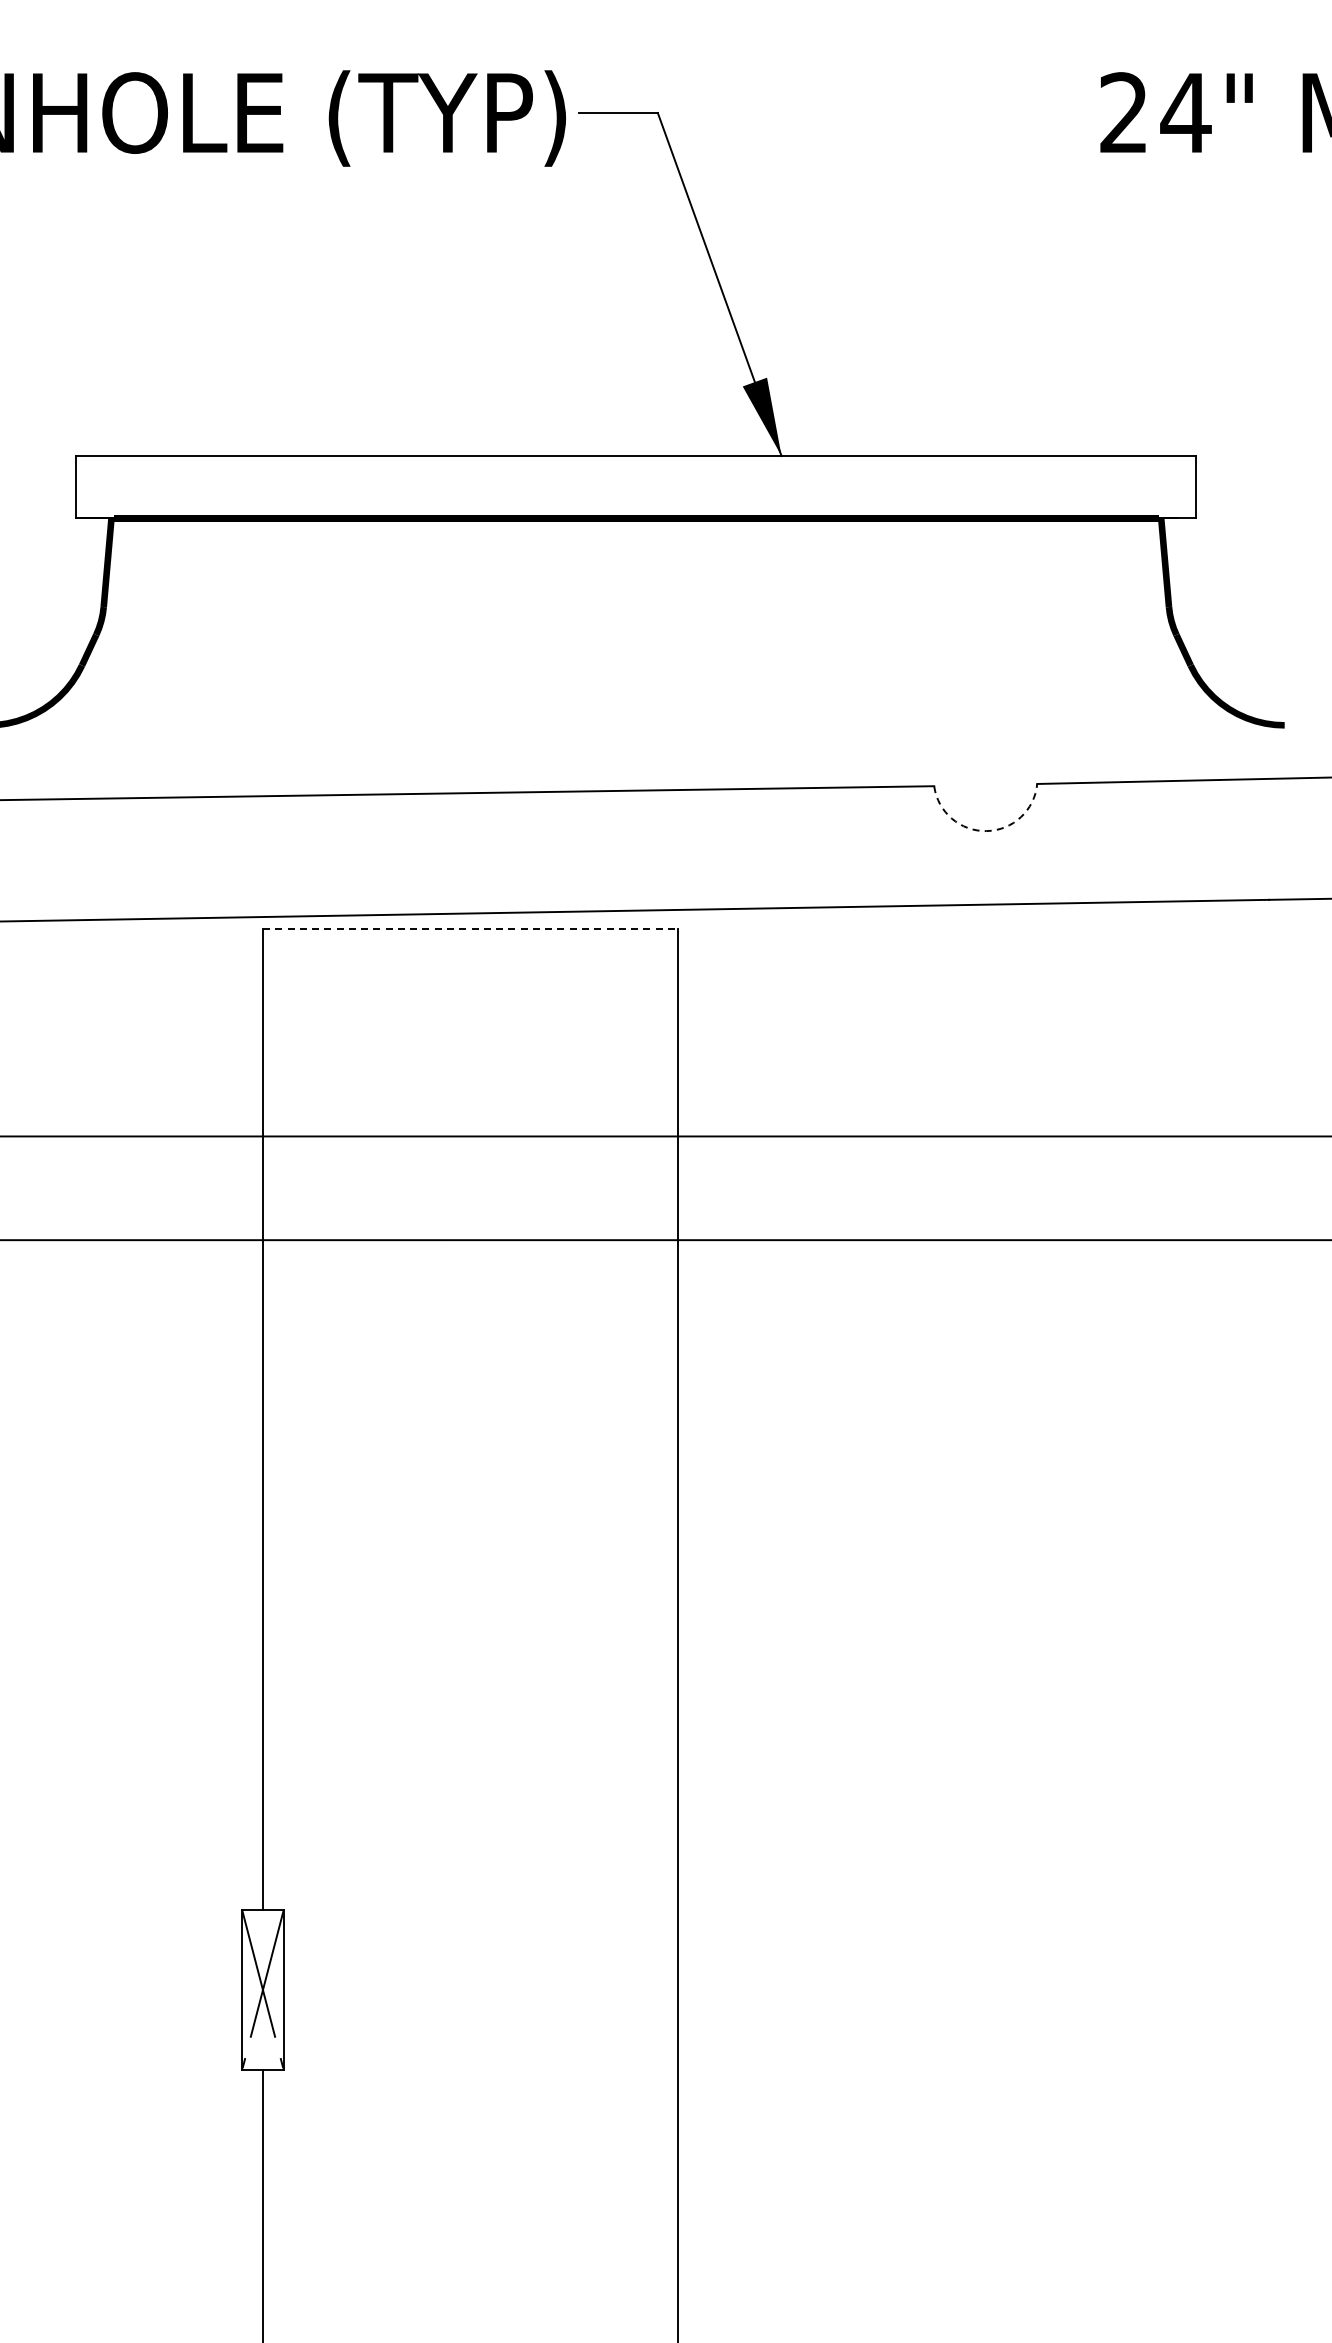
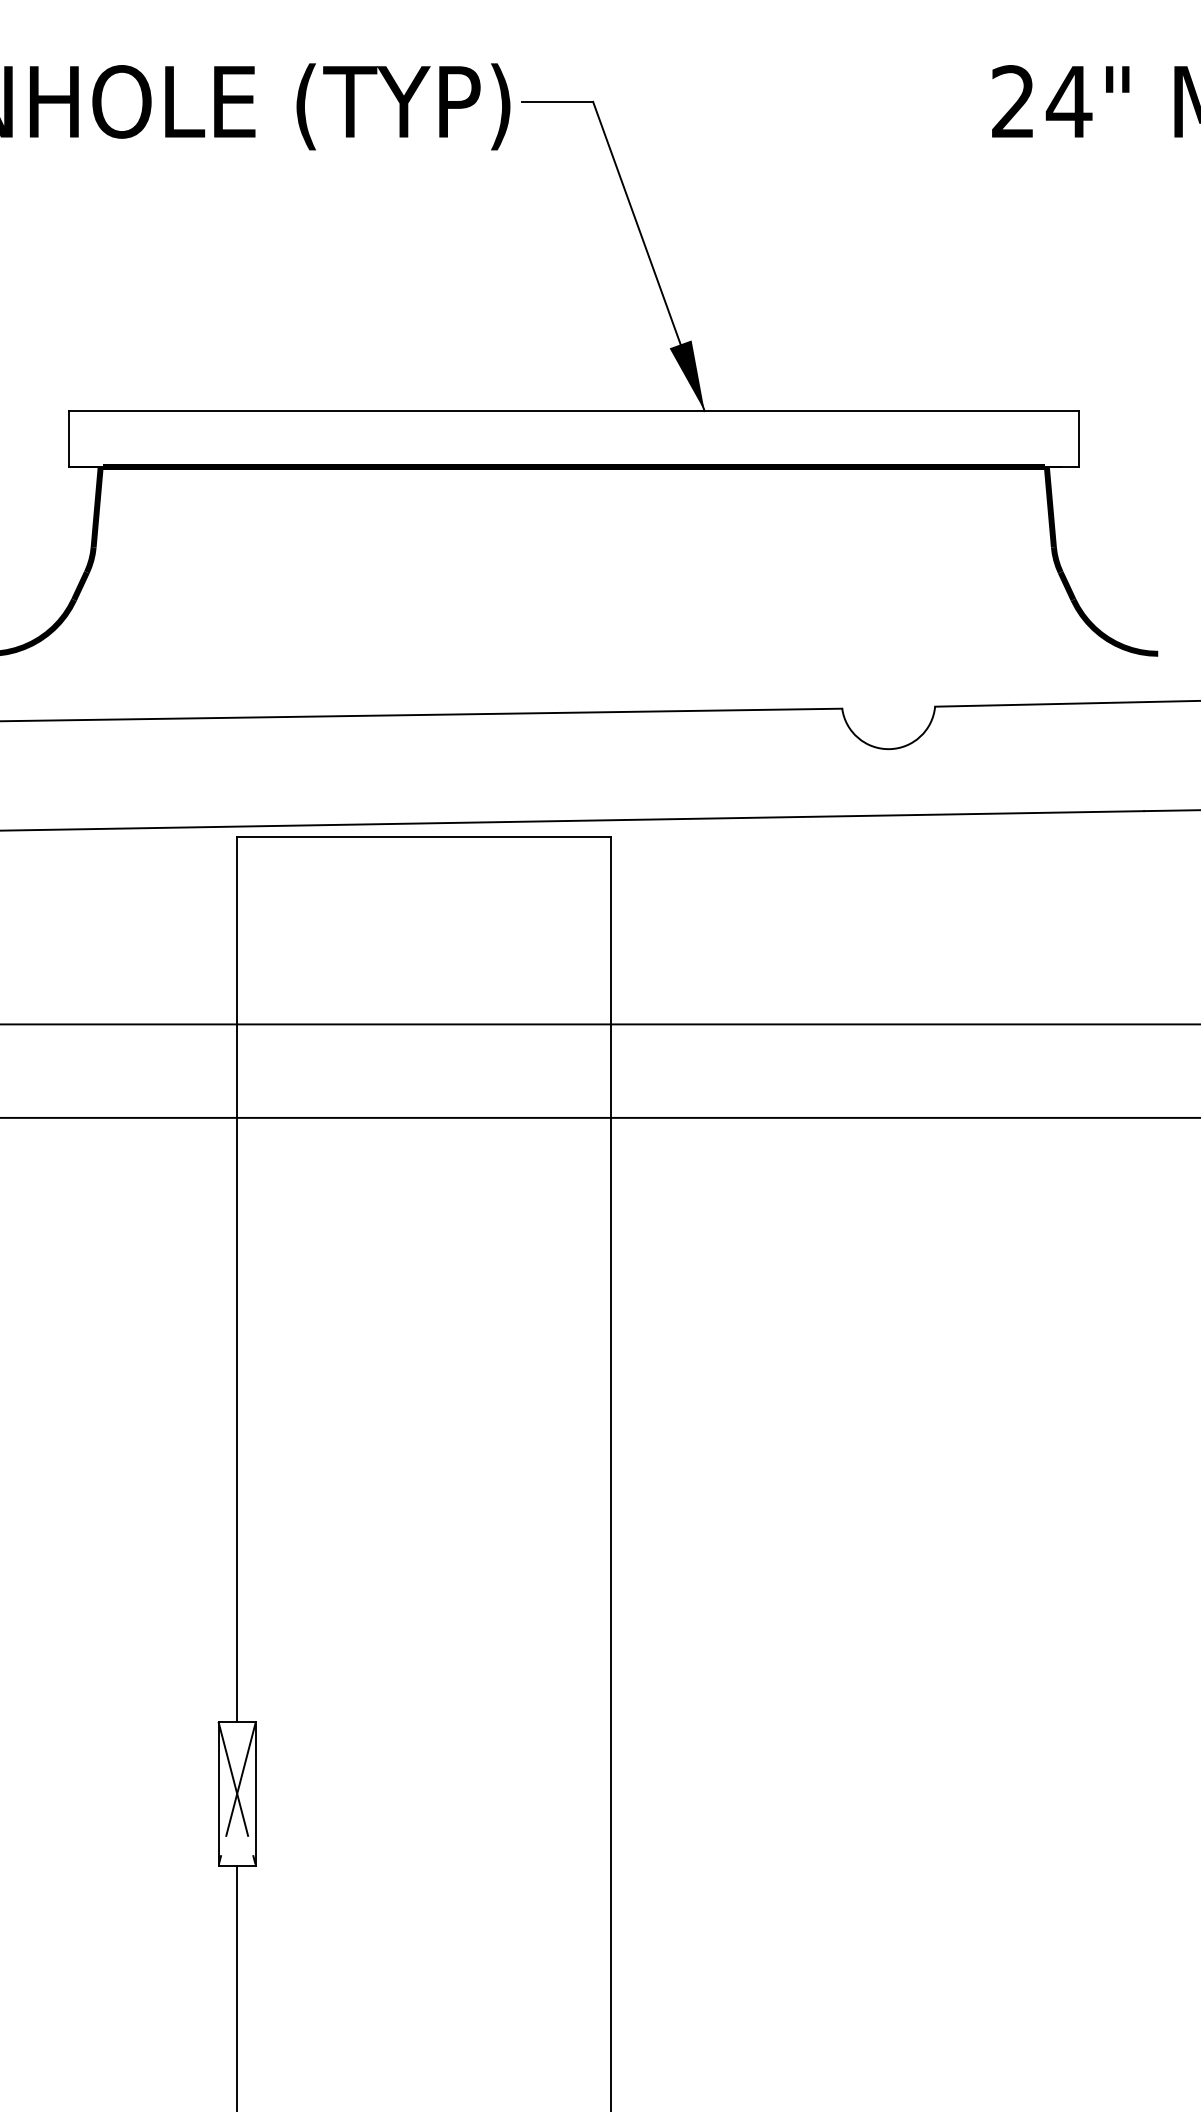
arc: (986, 831) -> (889, 749), dashed -> solid
line: (470, 929) -> (424, 837), dashed -> solid

